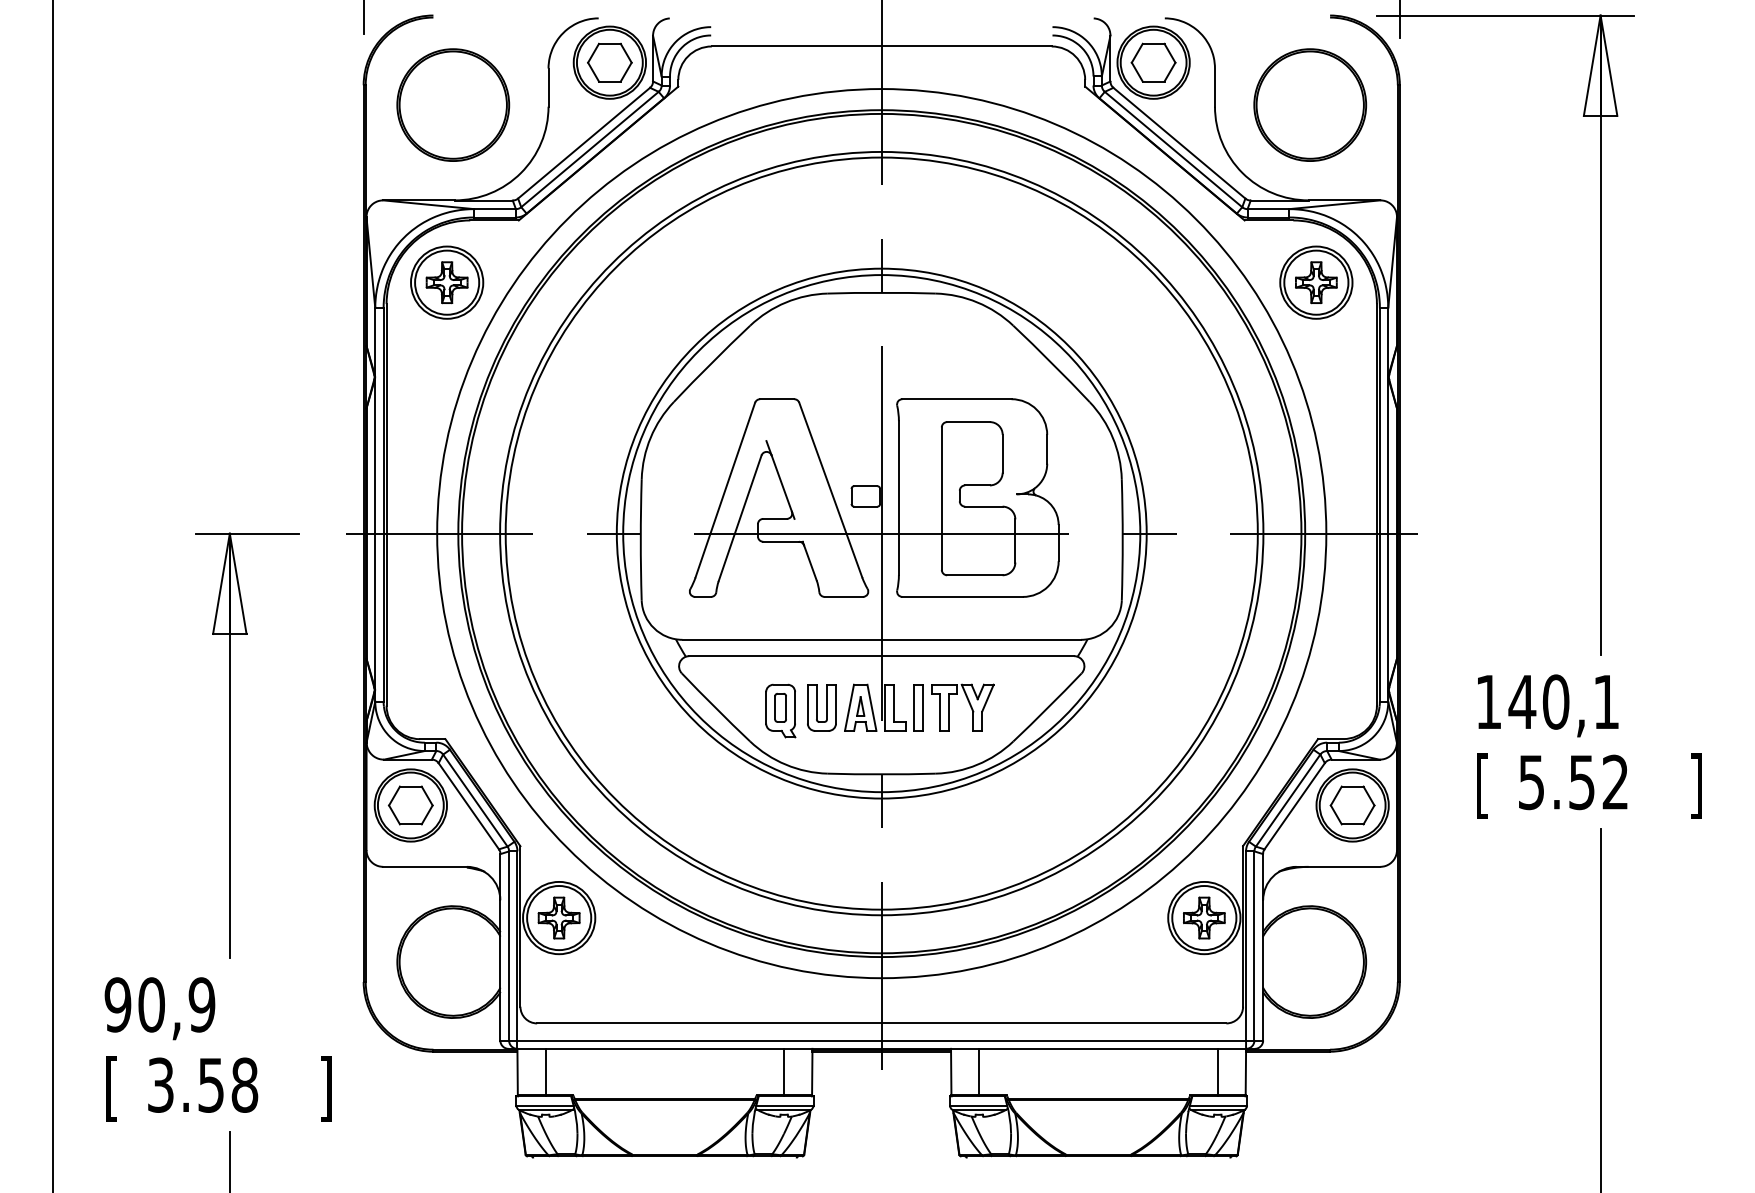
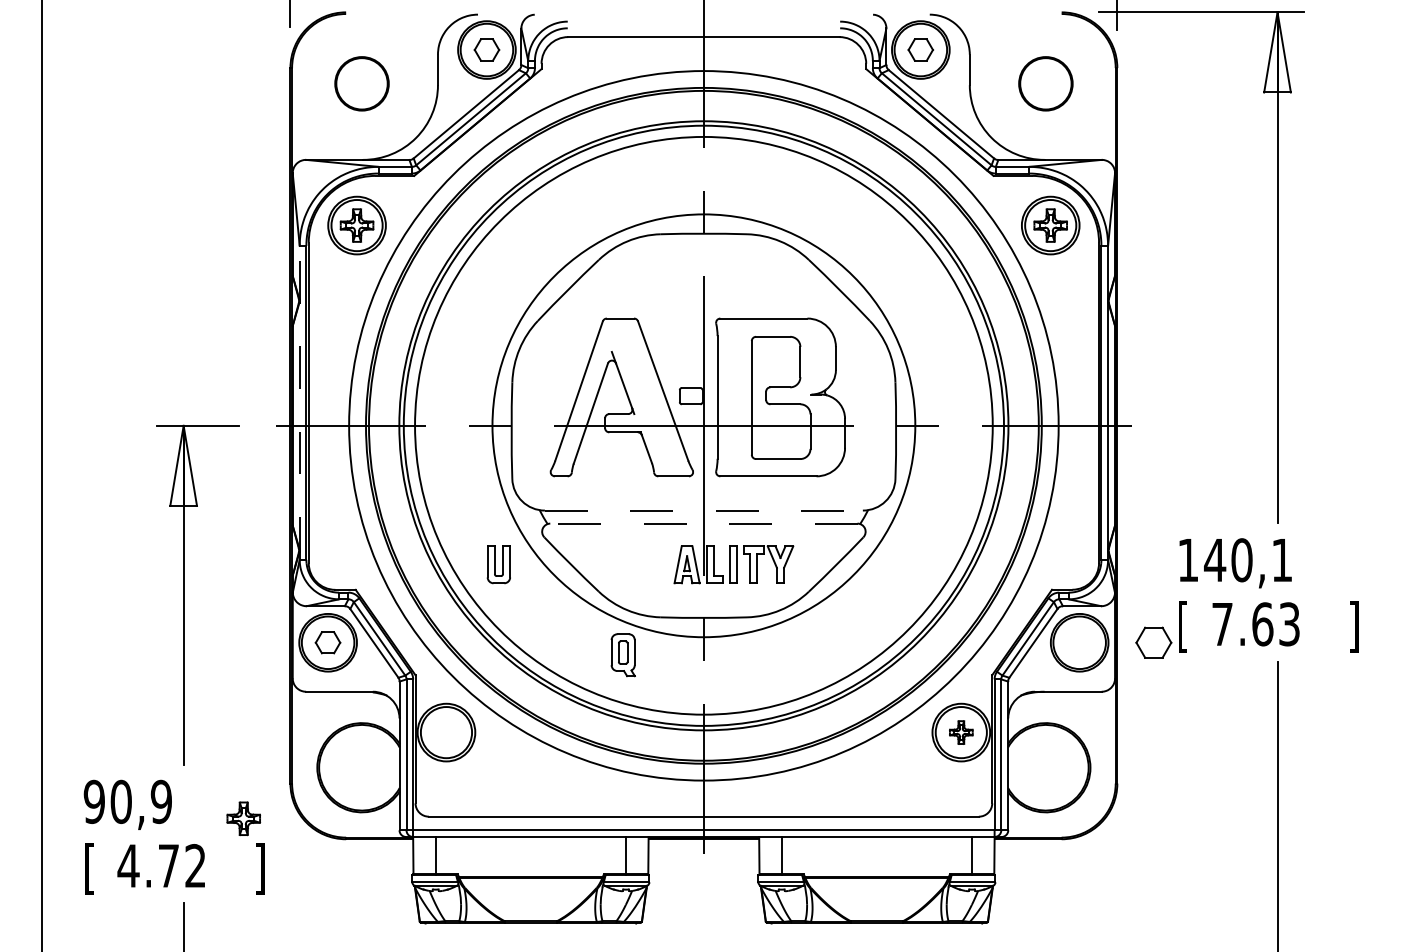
part: (609, 62) -> (486, 49), size x0.7
part: (1153, 62) -> (920, 49), size x0.7
part: (453, 104) -> (362, 83), size x0.6
part: (1310, 104) -> (1046, 83), size x0.6
line: (375, 504) -> (299, 402), solid -> dashed
circle: (881, 533) -> (703, 425), size x1.4
line: (882, 639) -> (704, 510), solid -> dashed
line: (881, 656) -> (703, 523), solid -> dashed
part: (821, 707) -> (498, 564), moved
part: (780, 710) -> (623, 654), moved
text: (1573, 782) -> (1255, 624), 5.52 -> 7.63
part: (410, 805) -> (327, 642), size x0.7
part: (1352, 805) -> (1153, 642), moved
part: (558, 917) -> (243, 818), moved
part: (1204, 917) -> (961, 732), size x0.7
text: (202, 1084) -> (161, 865), 3.58 -> 4.72

